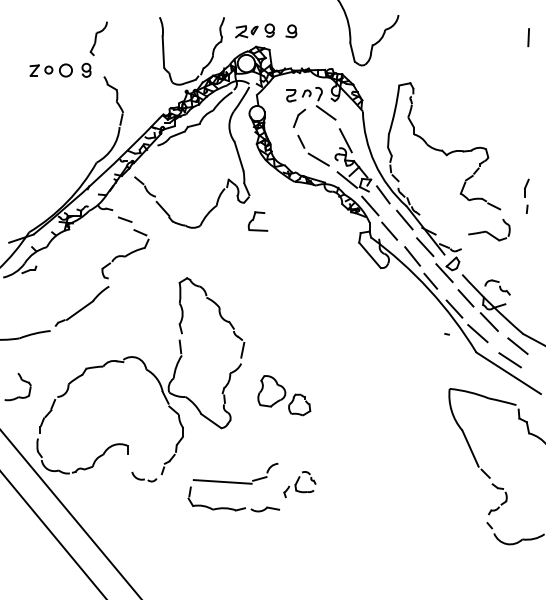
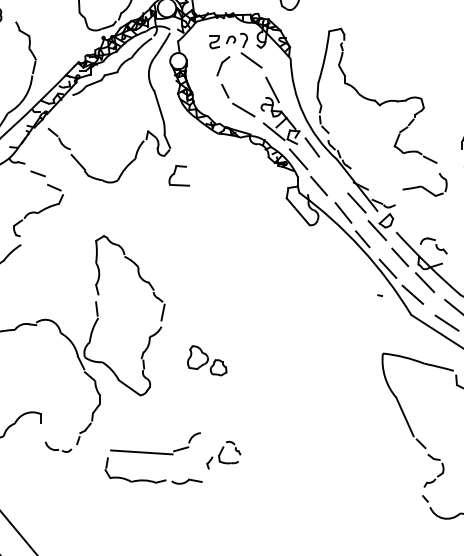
line: (404, 219) -> (334, 173), removed
part: (284, 395) -> (207, 360), size x0.7

